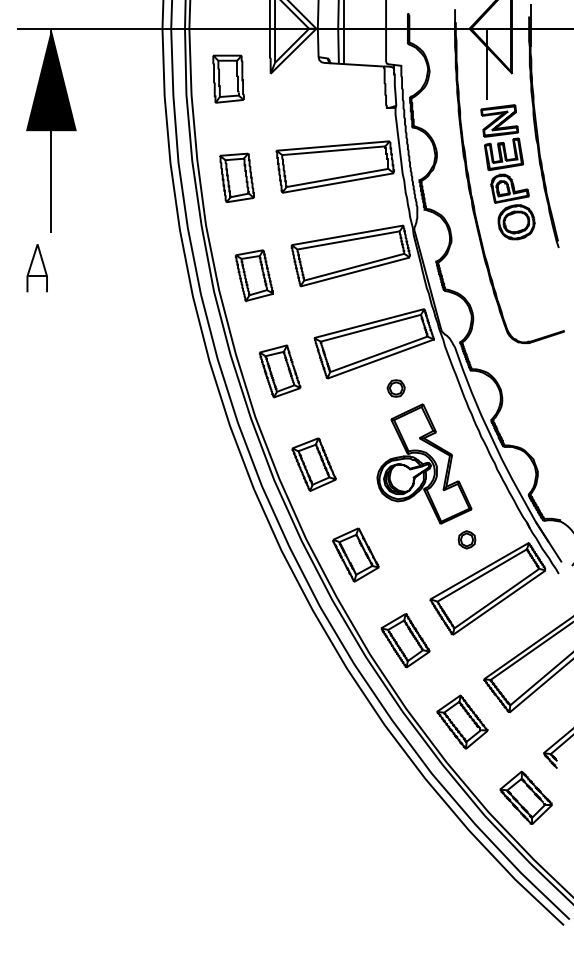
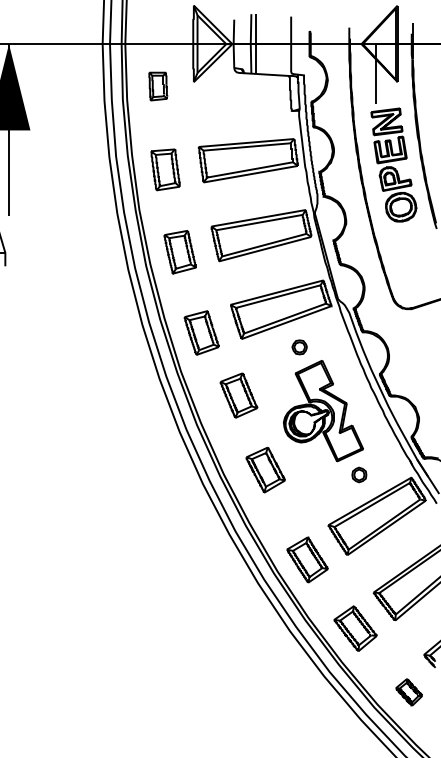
part: (228, 78) -> (158, 86), size x0.7
part: (313, 464) -> (238, 395), moved
part: (355, 554) -> (265, 469), moved
part: (525, 797) -> (408, 692), size x0.6

